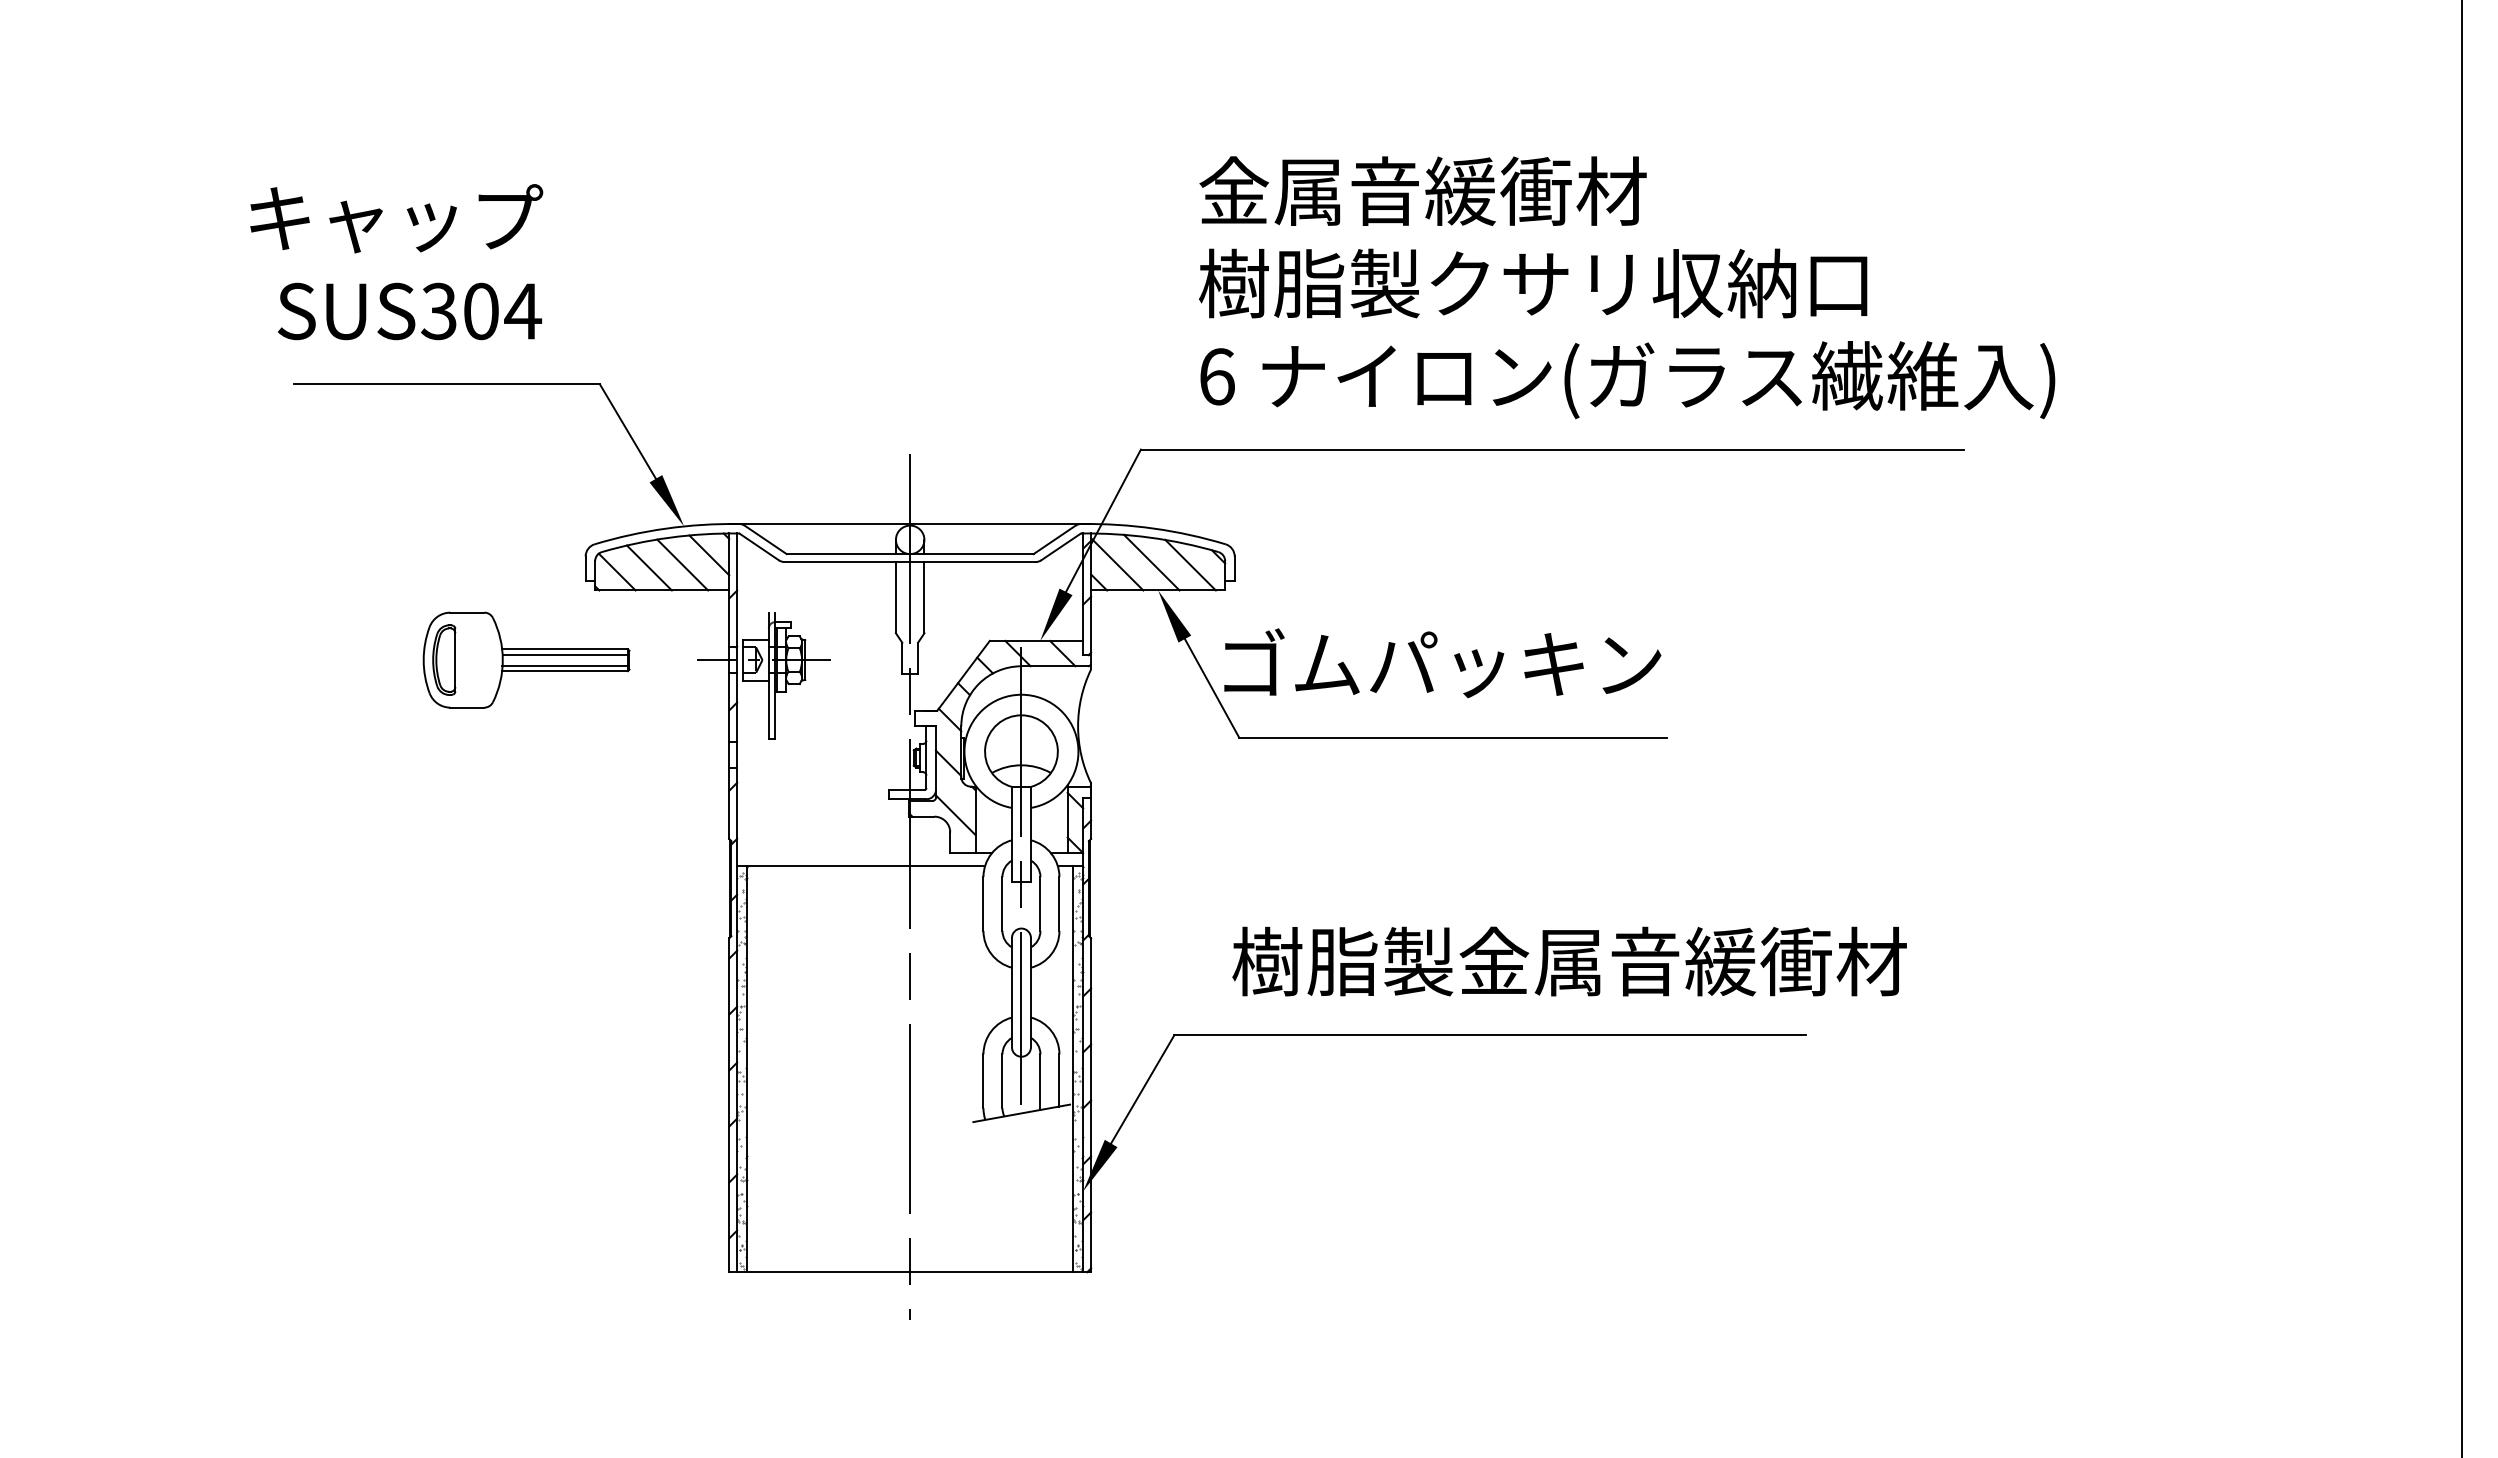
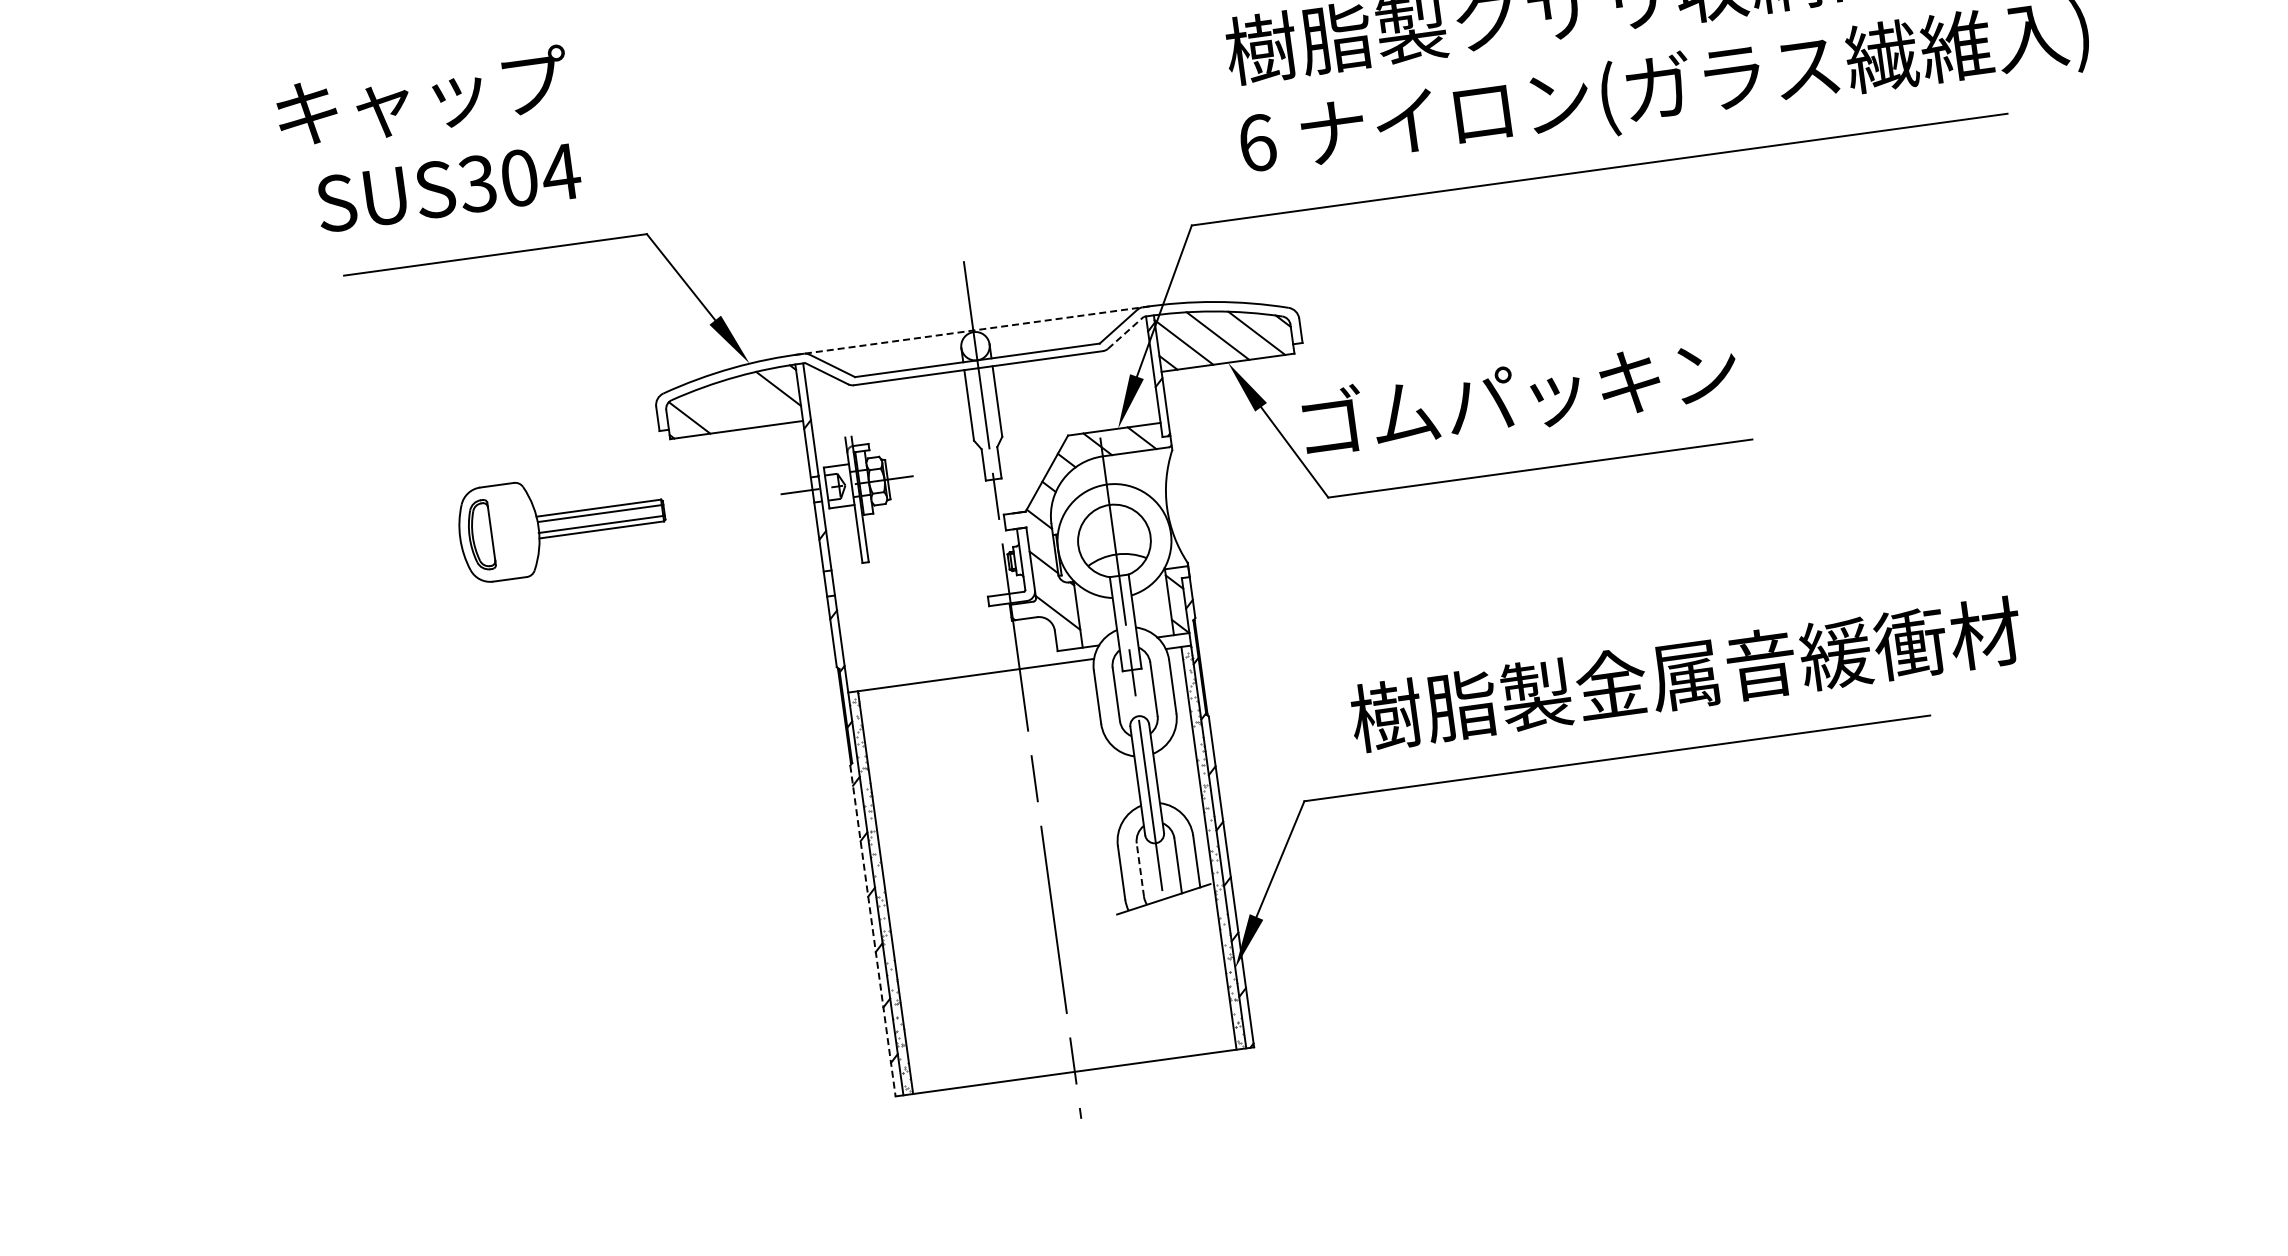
line: (910, 524) -> (973, 330), solid -> dashed
line: (1061, 546) -> (1126, 332), solid -> dashed
line: (682, 564) -> (753, 401), removed
line: (648, 567) -> (719, 409), removed
part: (526, 659) -> (562, 523), moved
line: (1002, 1081) -> (1140, 870), solid -> dashed
line: (729, 1105) -> (873, 931), solid -> dashed

